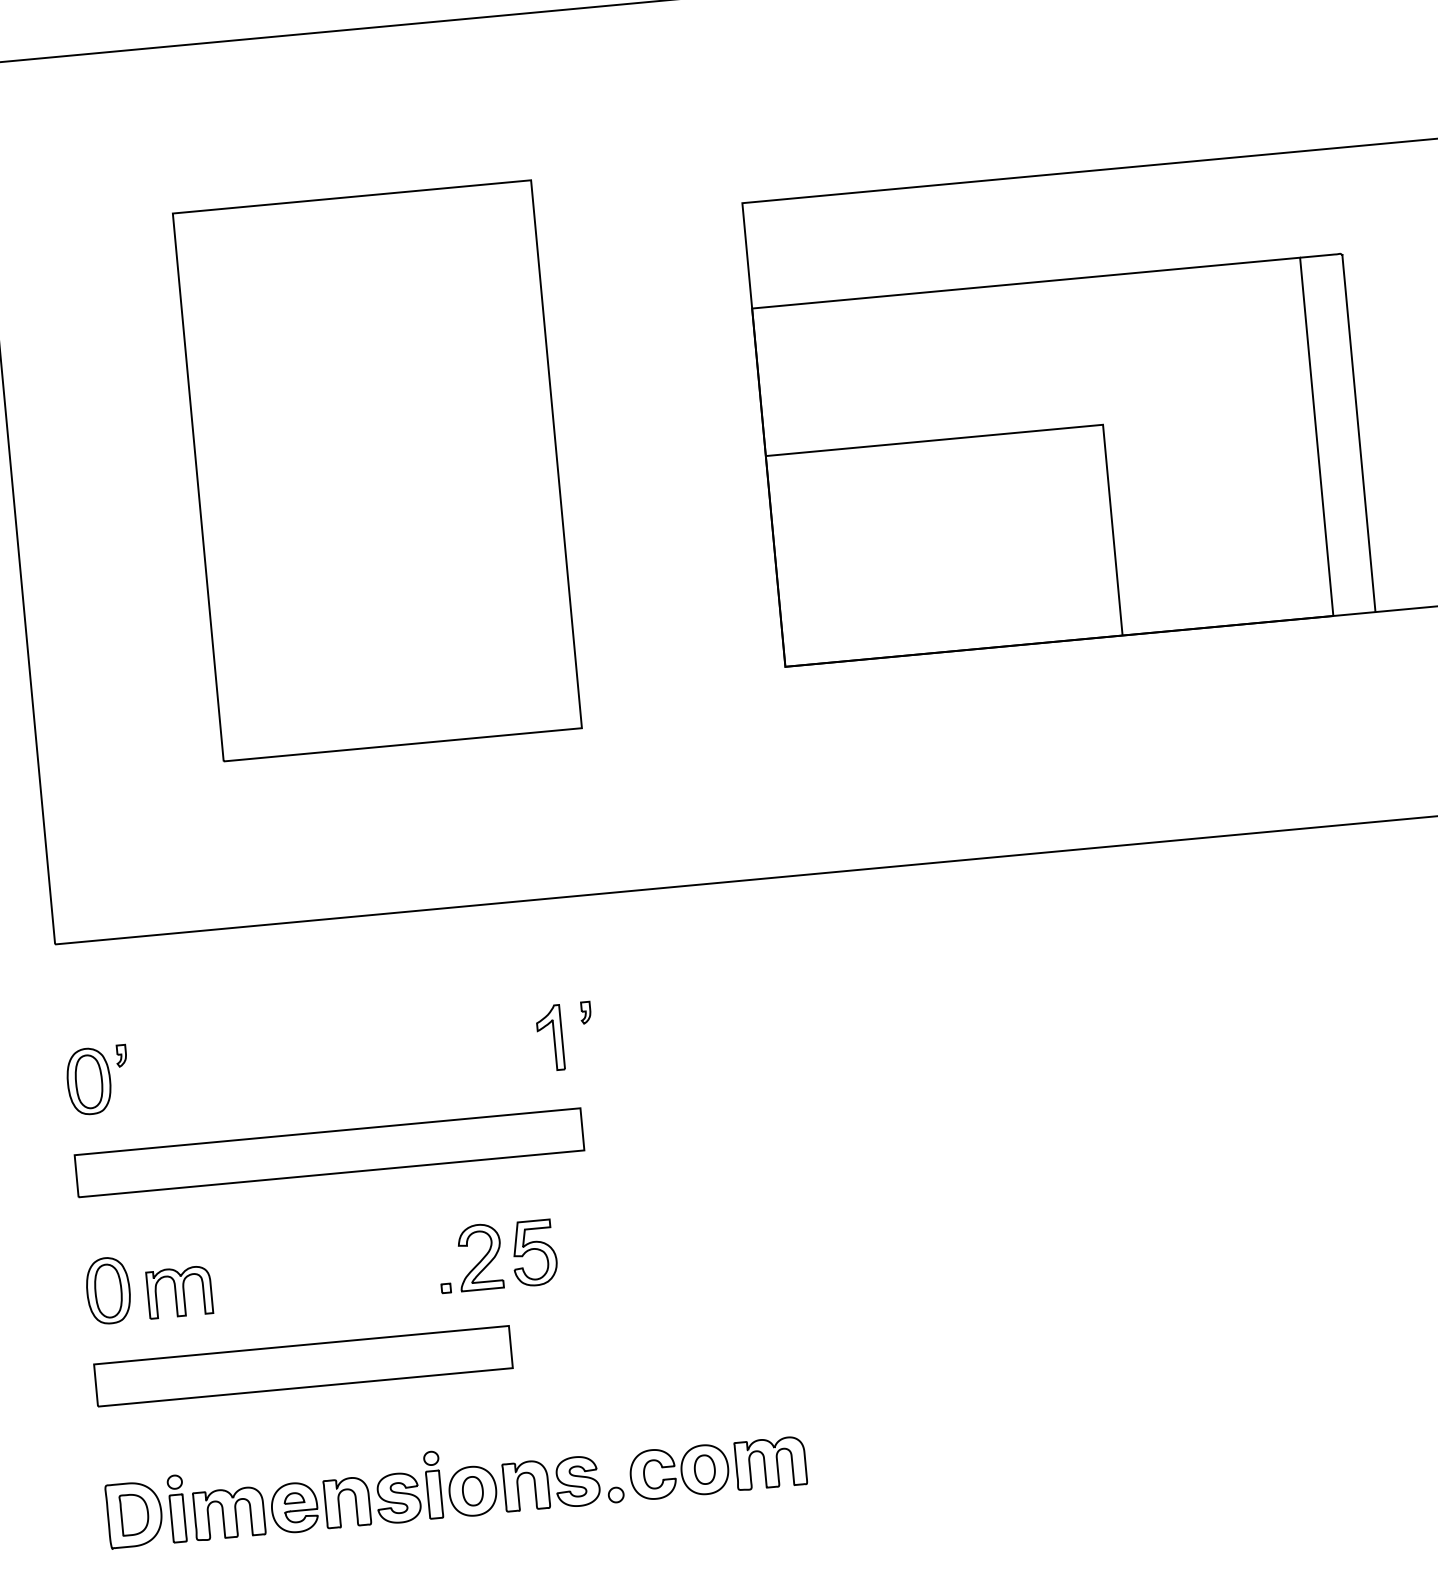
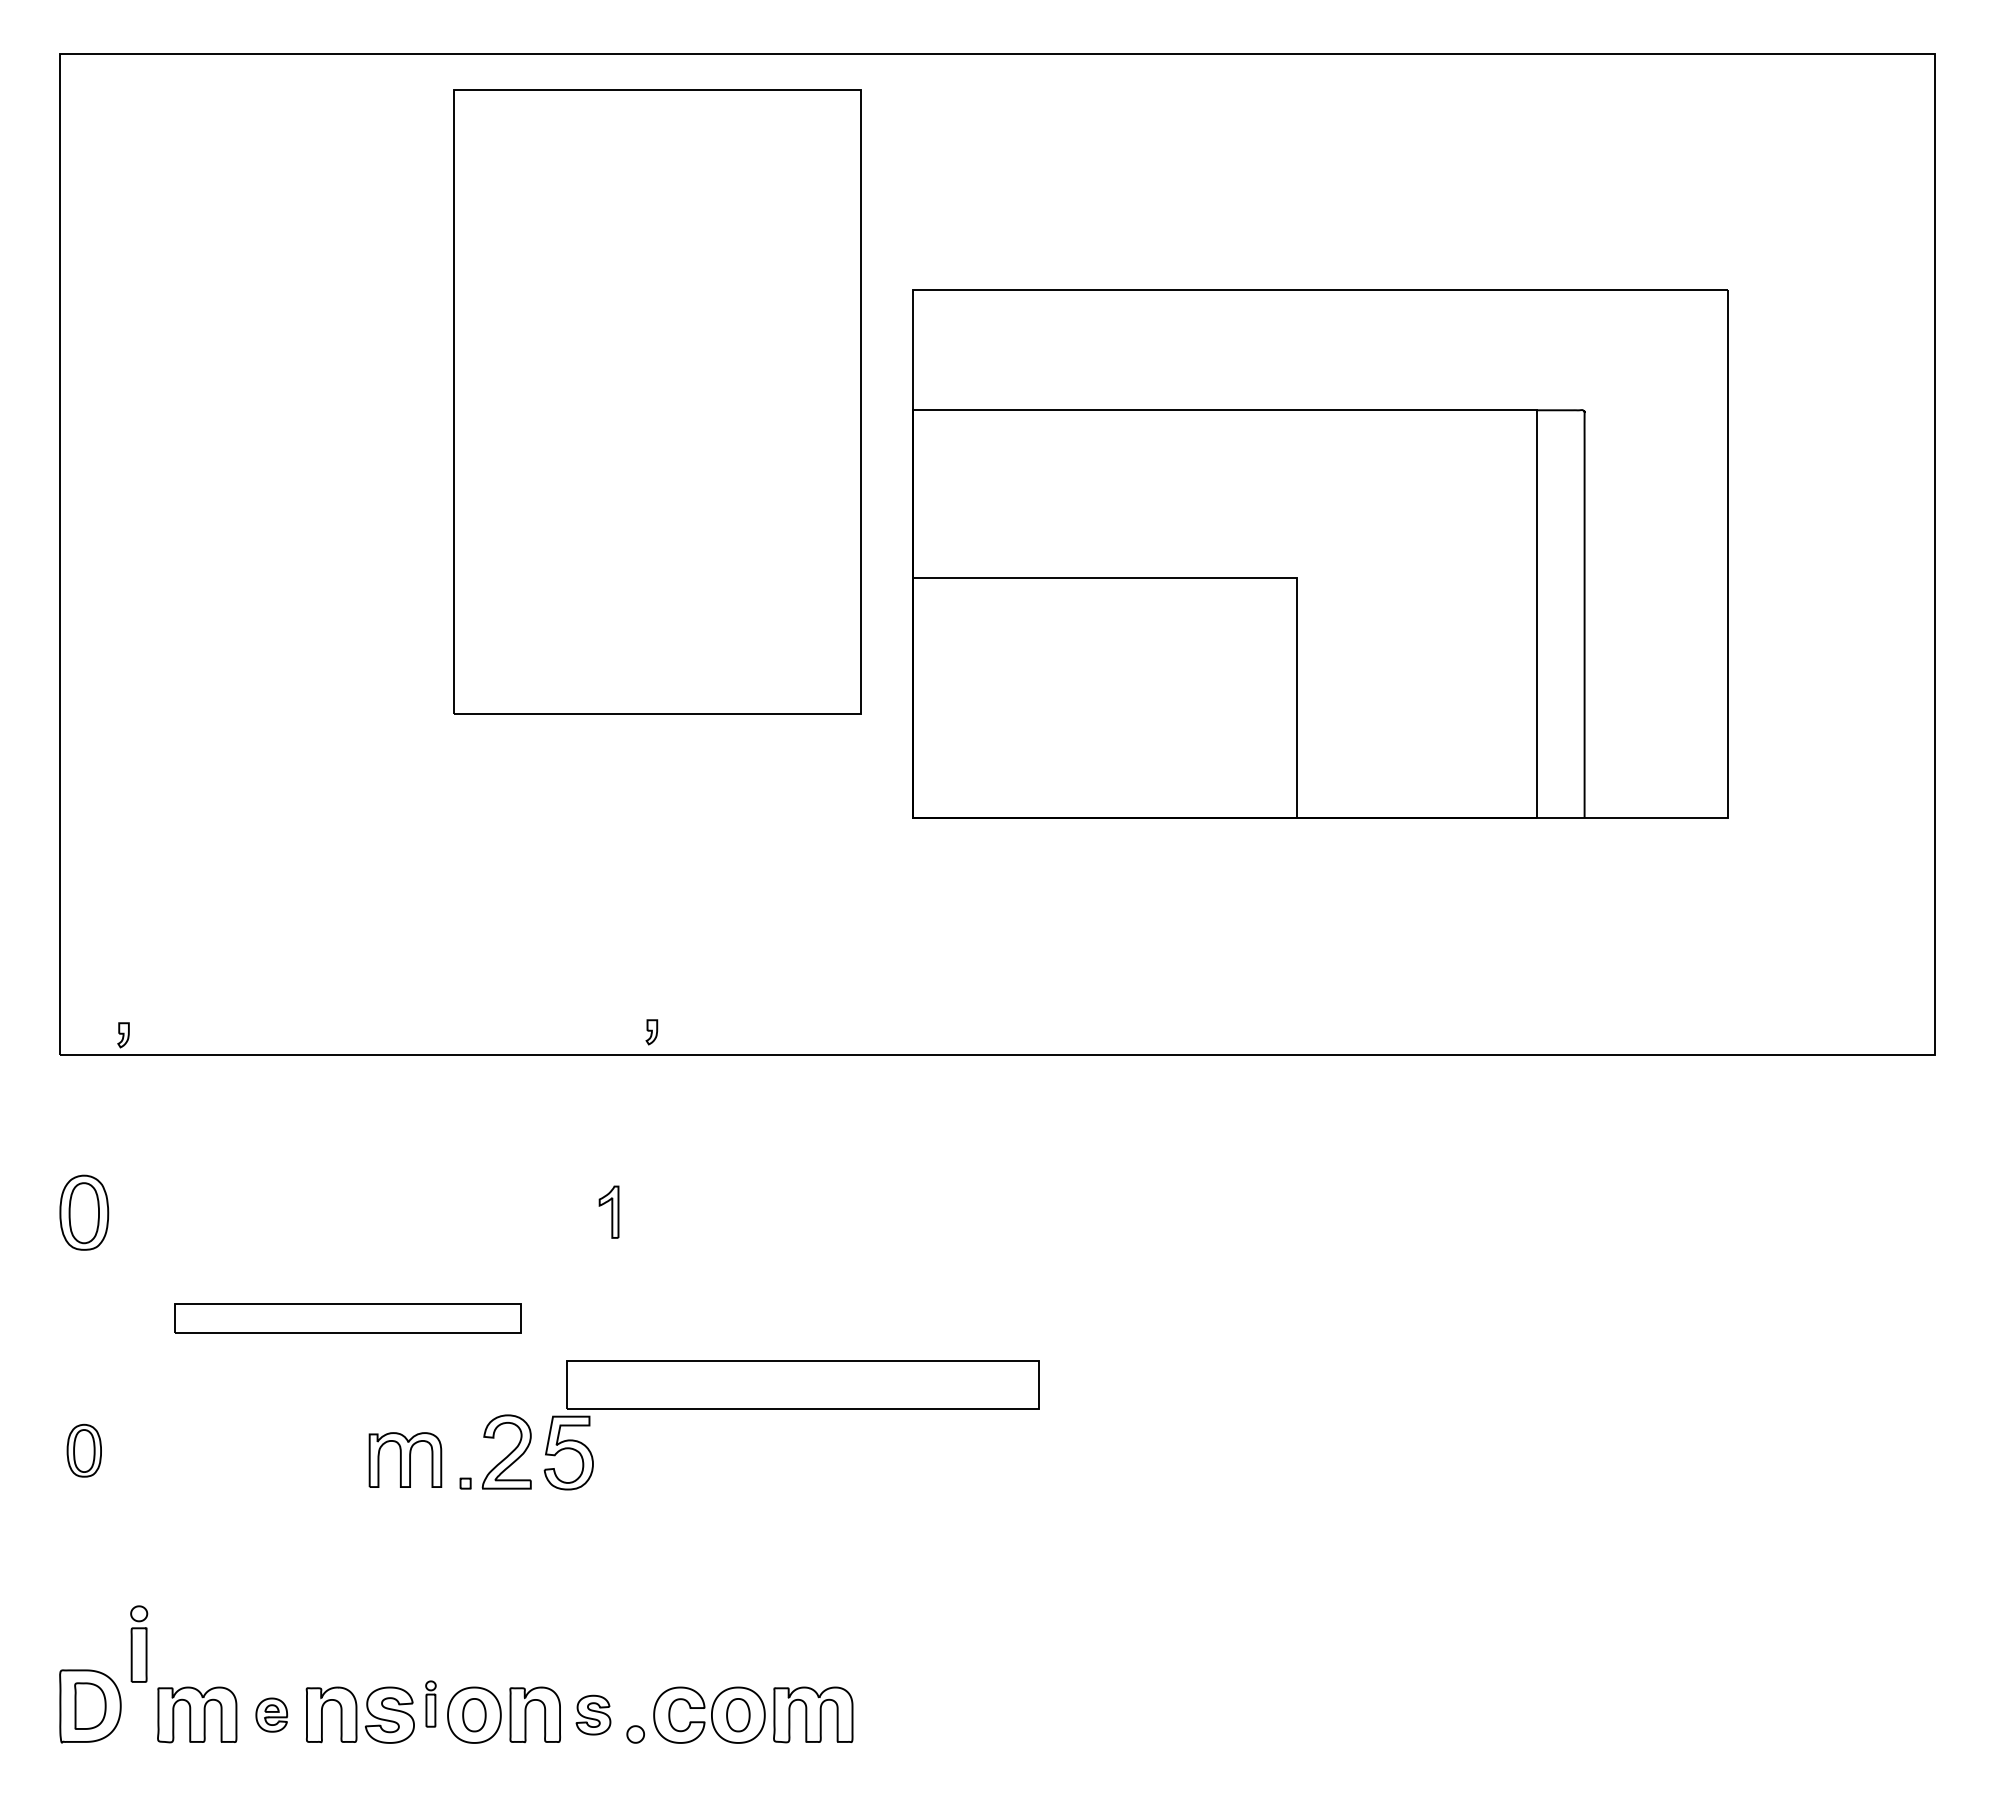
part: (377, 470) -> (657, 401), moved
part: (585, 1012) -> (651, 1032), moved
part: (549, 1037) -> (608, 1211), size x0.7
part: (121, 1056) -> (123, 1035), moved
part: (328, 1152) -> (347, 1317), size x0.6
part: (108, 1290) -> (84, 1450), size x0.7
part: (179, 1291) -> (405, 1459), moved
part: (302, 1366) -> (802, 1384), moved
part: (577, 1480) -> (593, 1714), size x0.7
part: (433, 1484) -> (430, 1703), size x0.6
part: (294, 1507) -> (271, 1714), size x0.6
part: (177, 1508) -> (139, 1643), moved

